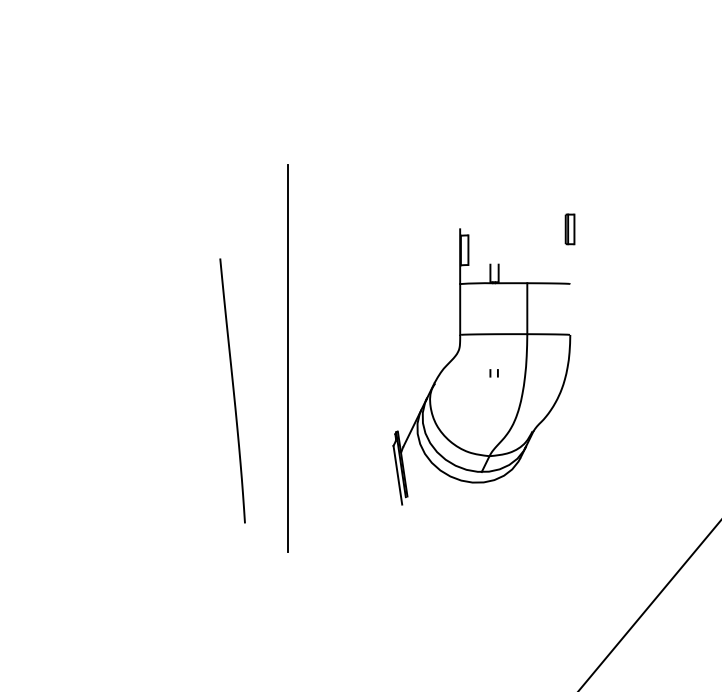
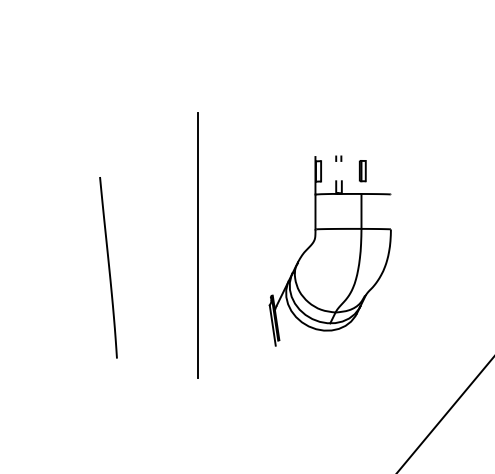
part: (569, 230) -> (362, 171), moved
part: (493, 372) -> (338, 158), moved
curve: (232, 390) -> (108, 267), moved

